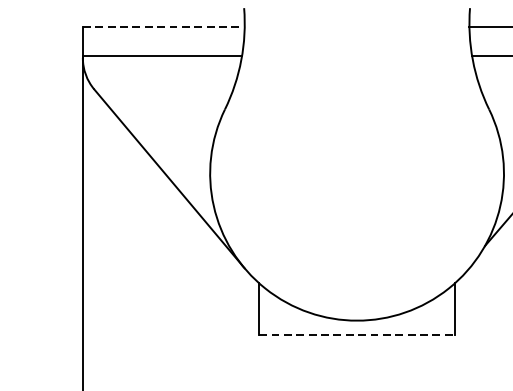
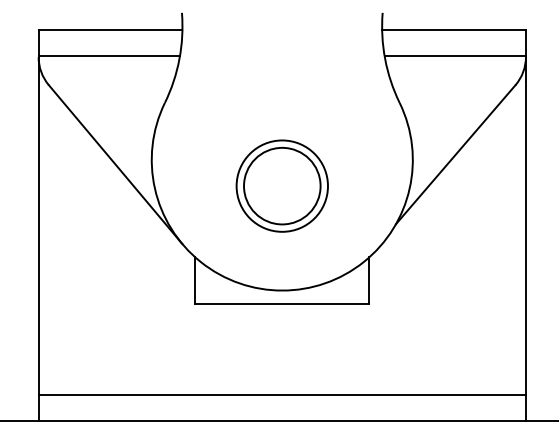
line: (163, 26) -> (110, 29), dashed -> solid
part: (356, 202) -> (281, 185), added
line: (357, 335) -> (282, 303), dashed -> solid

